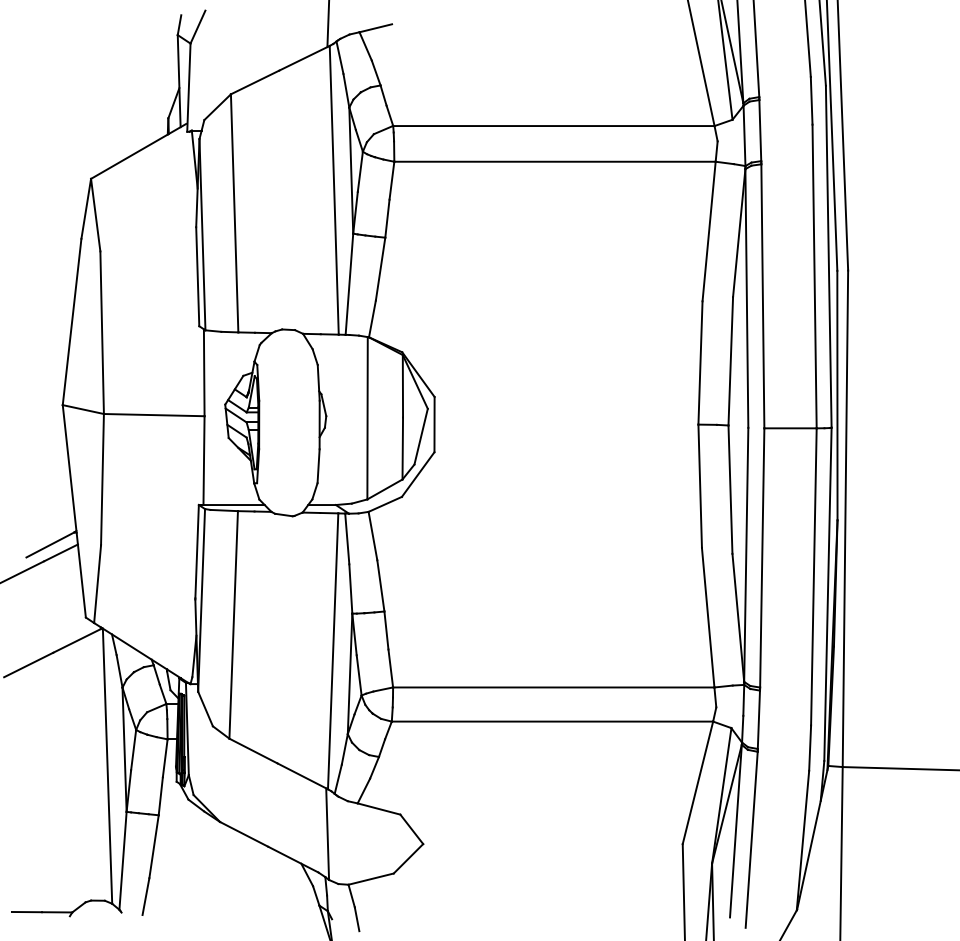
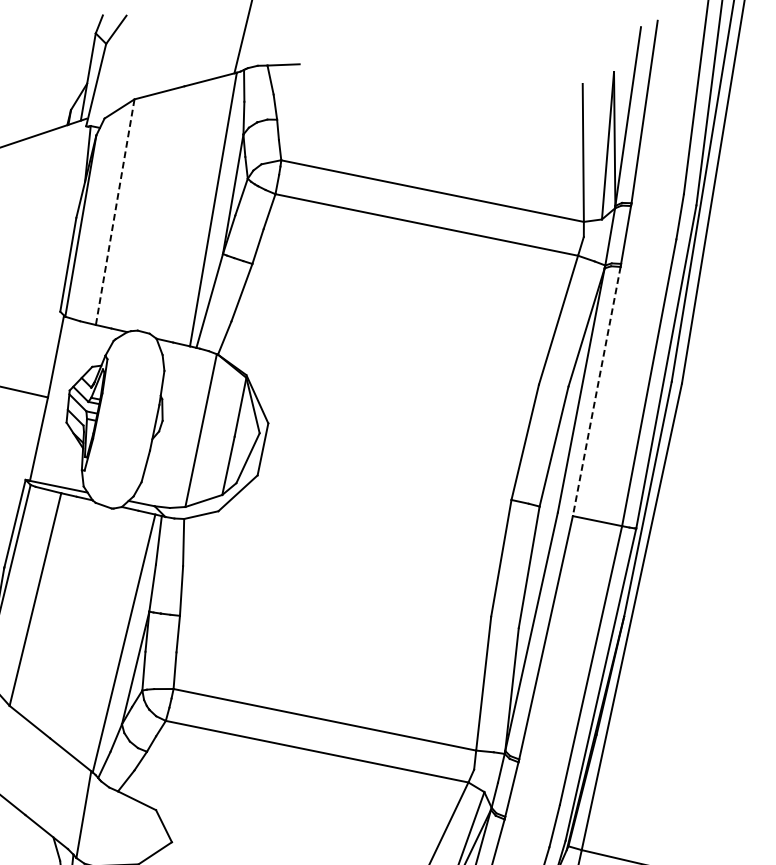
line: (234, 213) -> (115, 212), solid -> dashed
line: (762, 296) -> (596, 391), solid -> dashed

